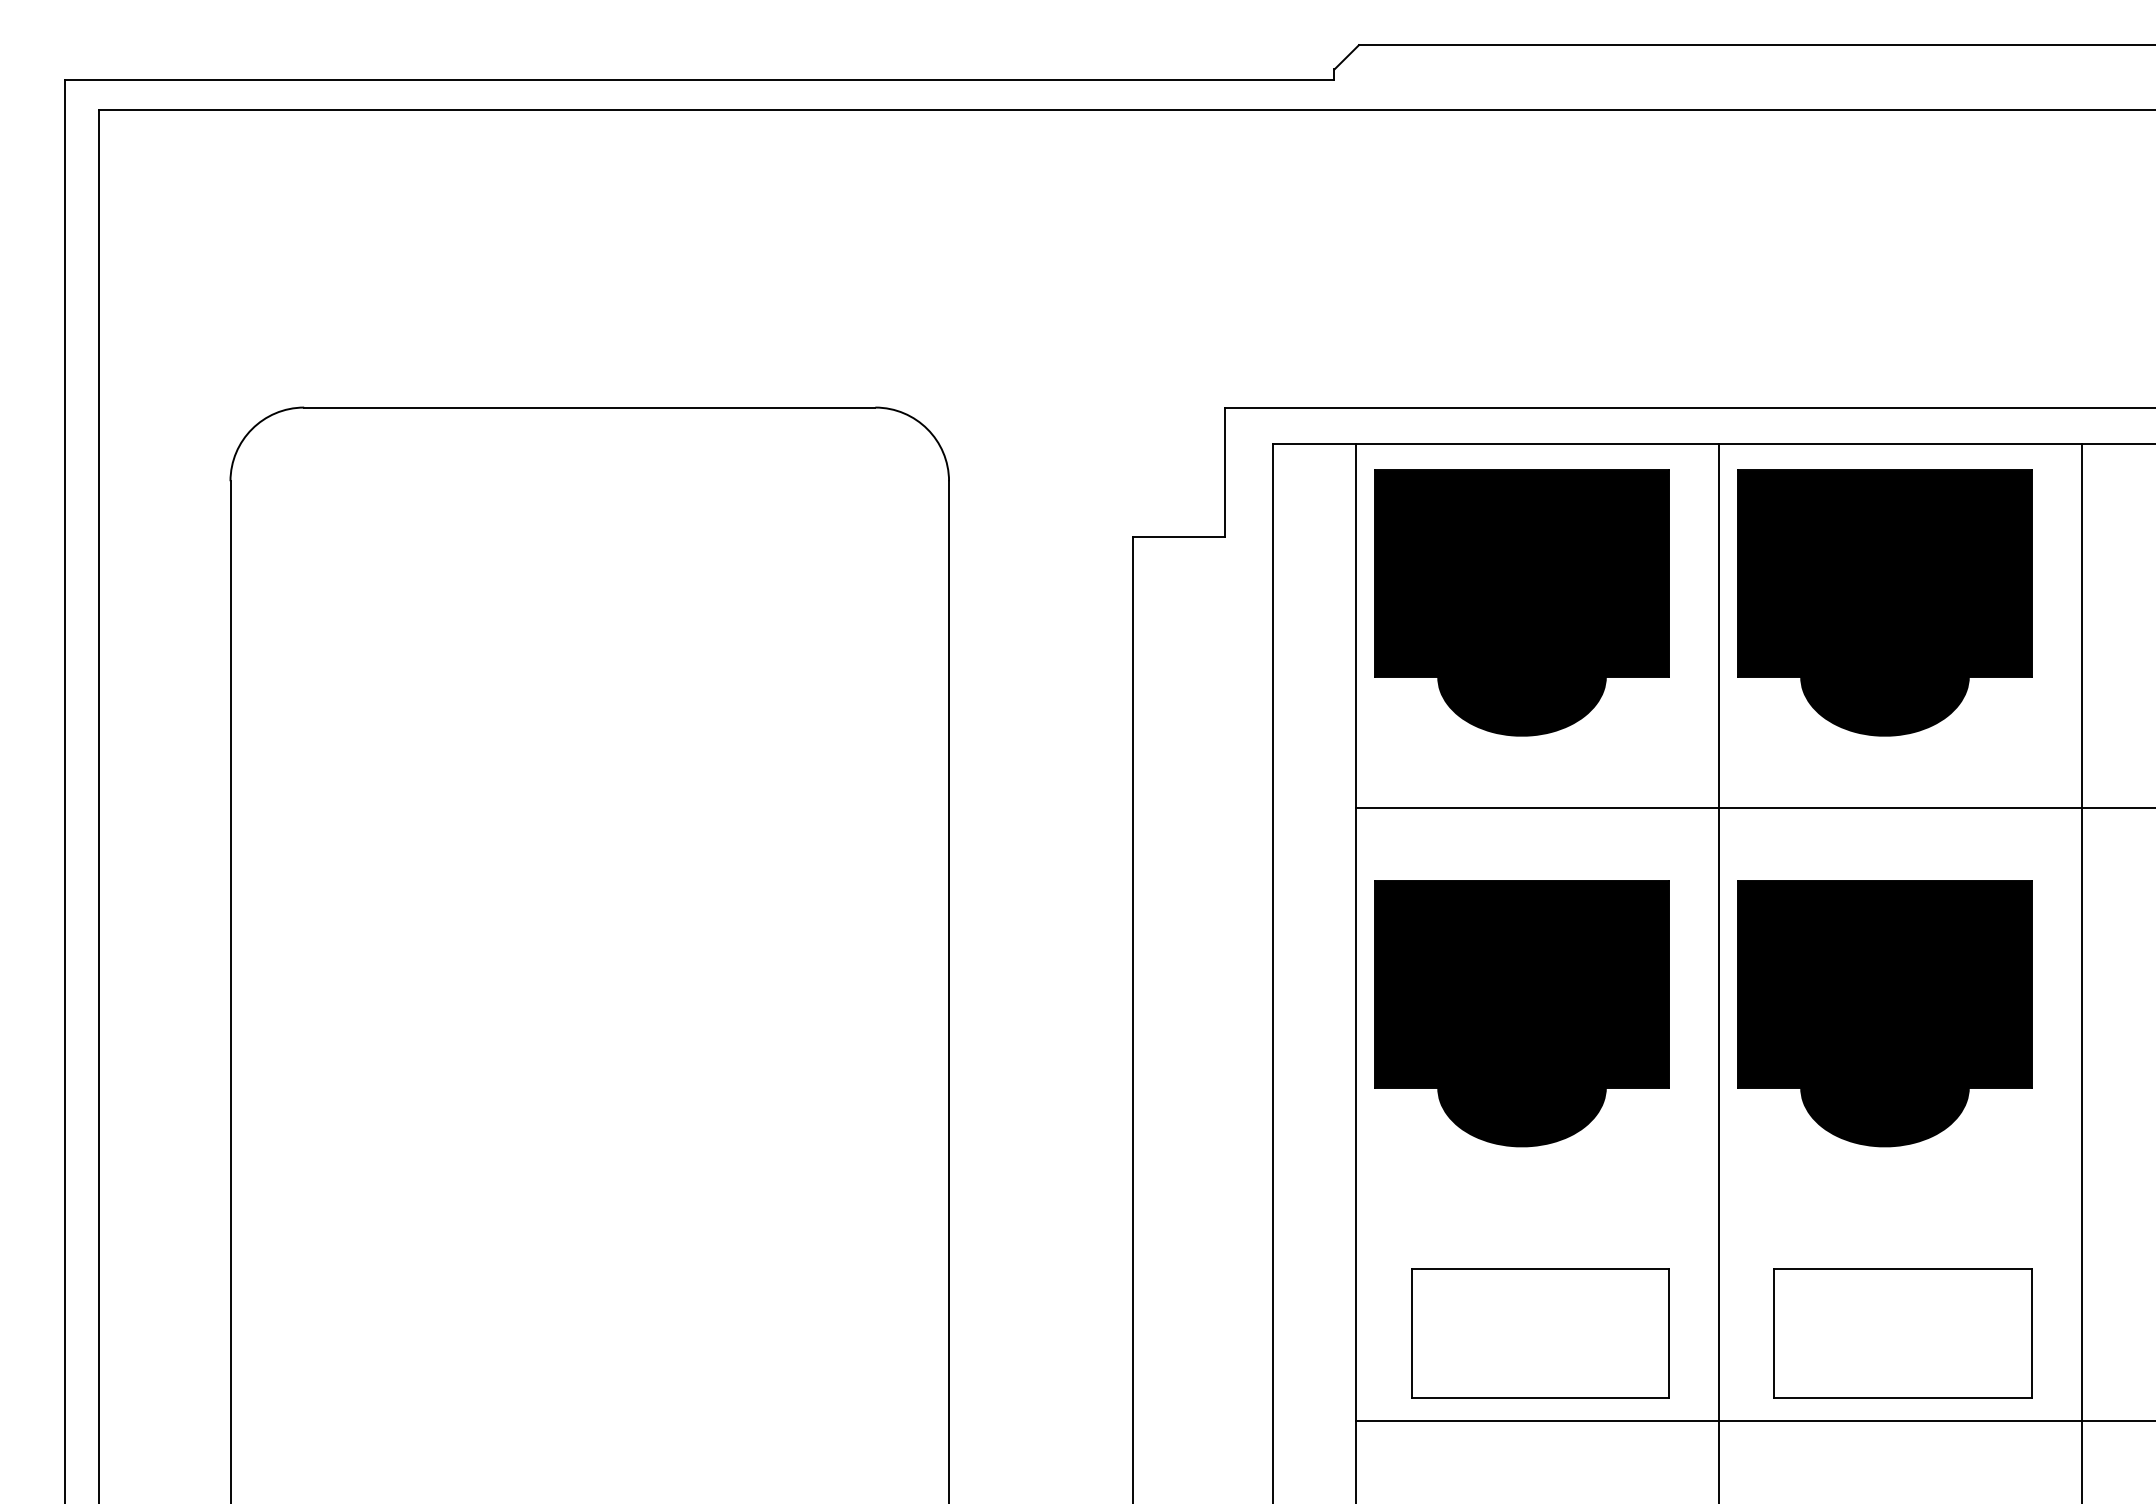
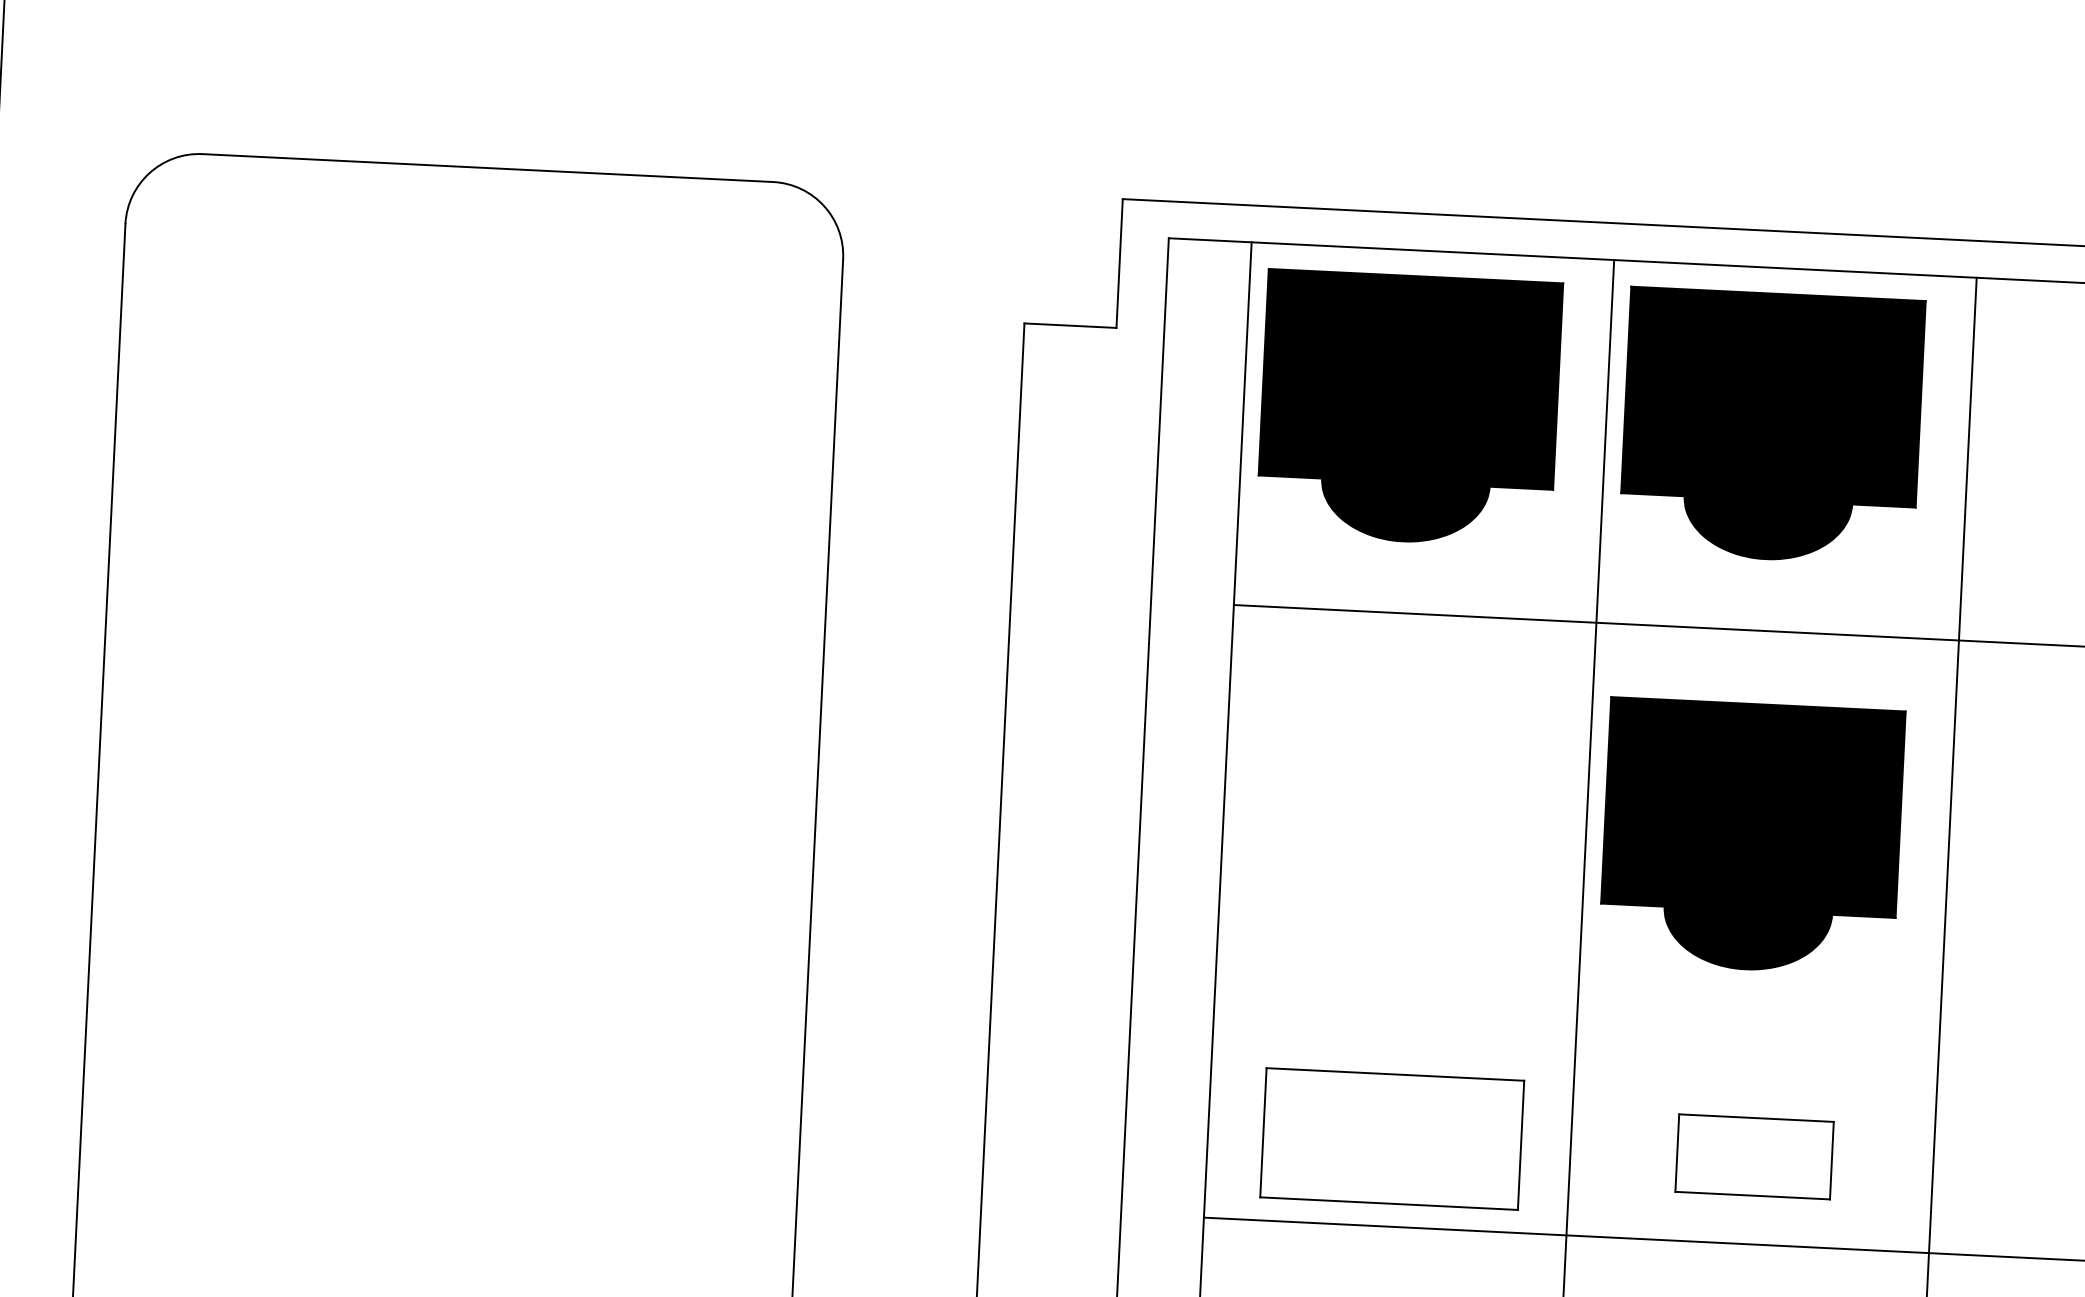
part: (1521, 1013) -> (1388, 818), removed
part: (1902, 1333) -> (1753, 1157), size x0.6

